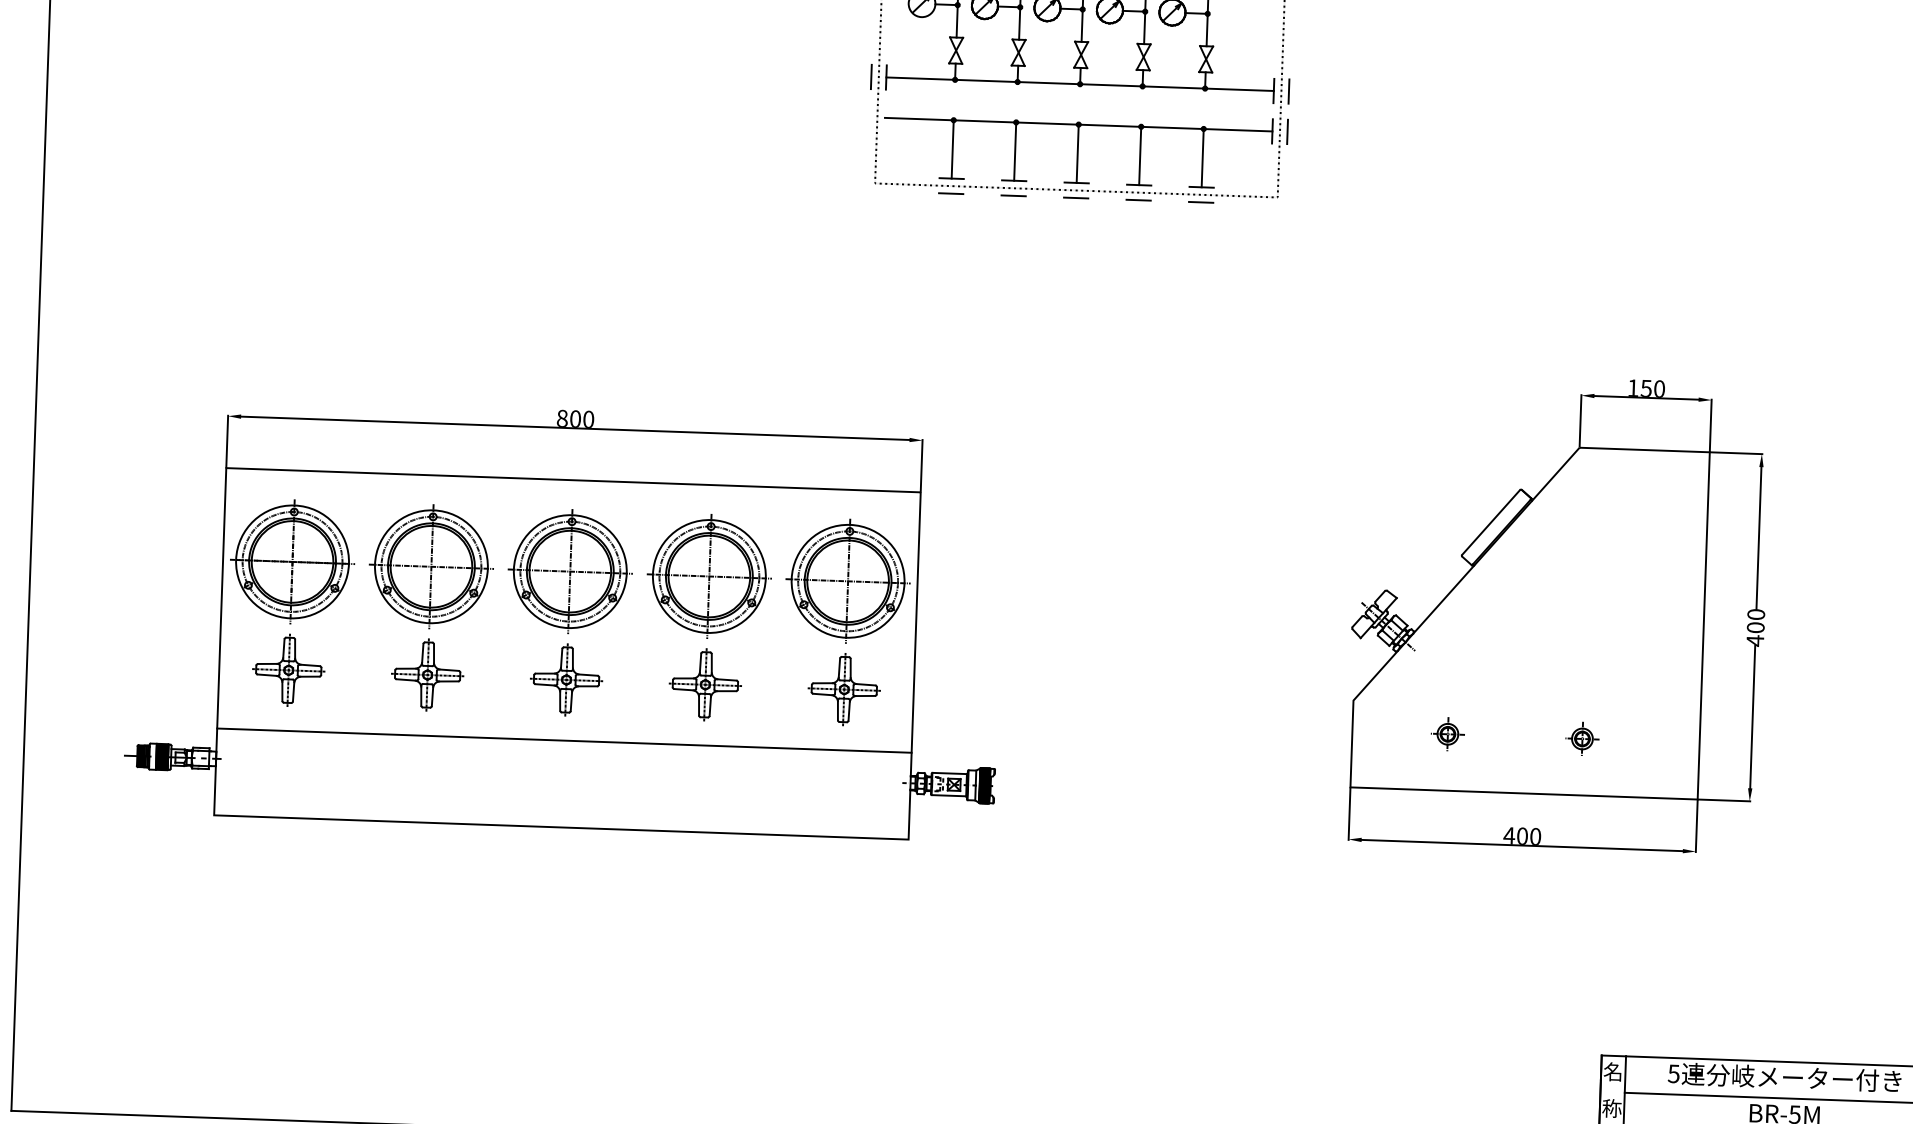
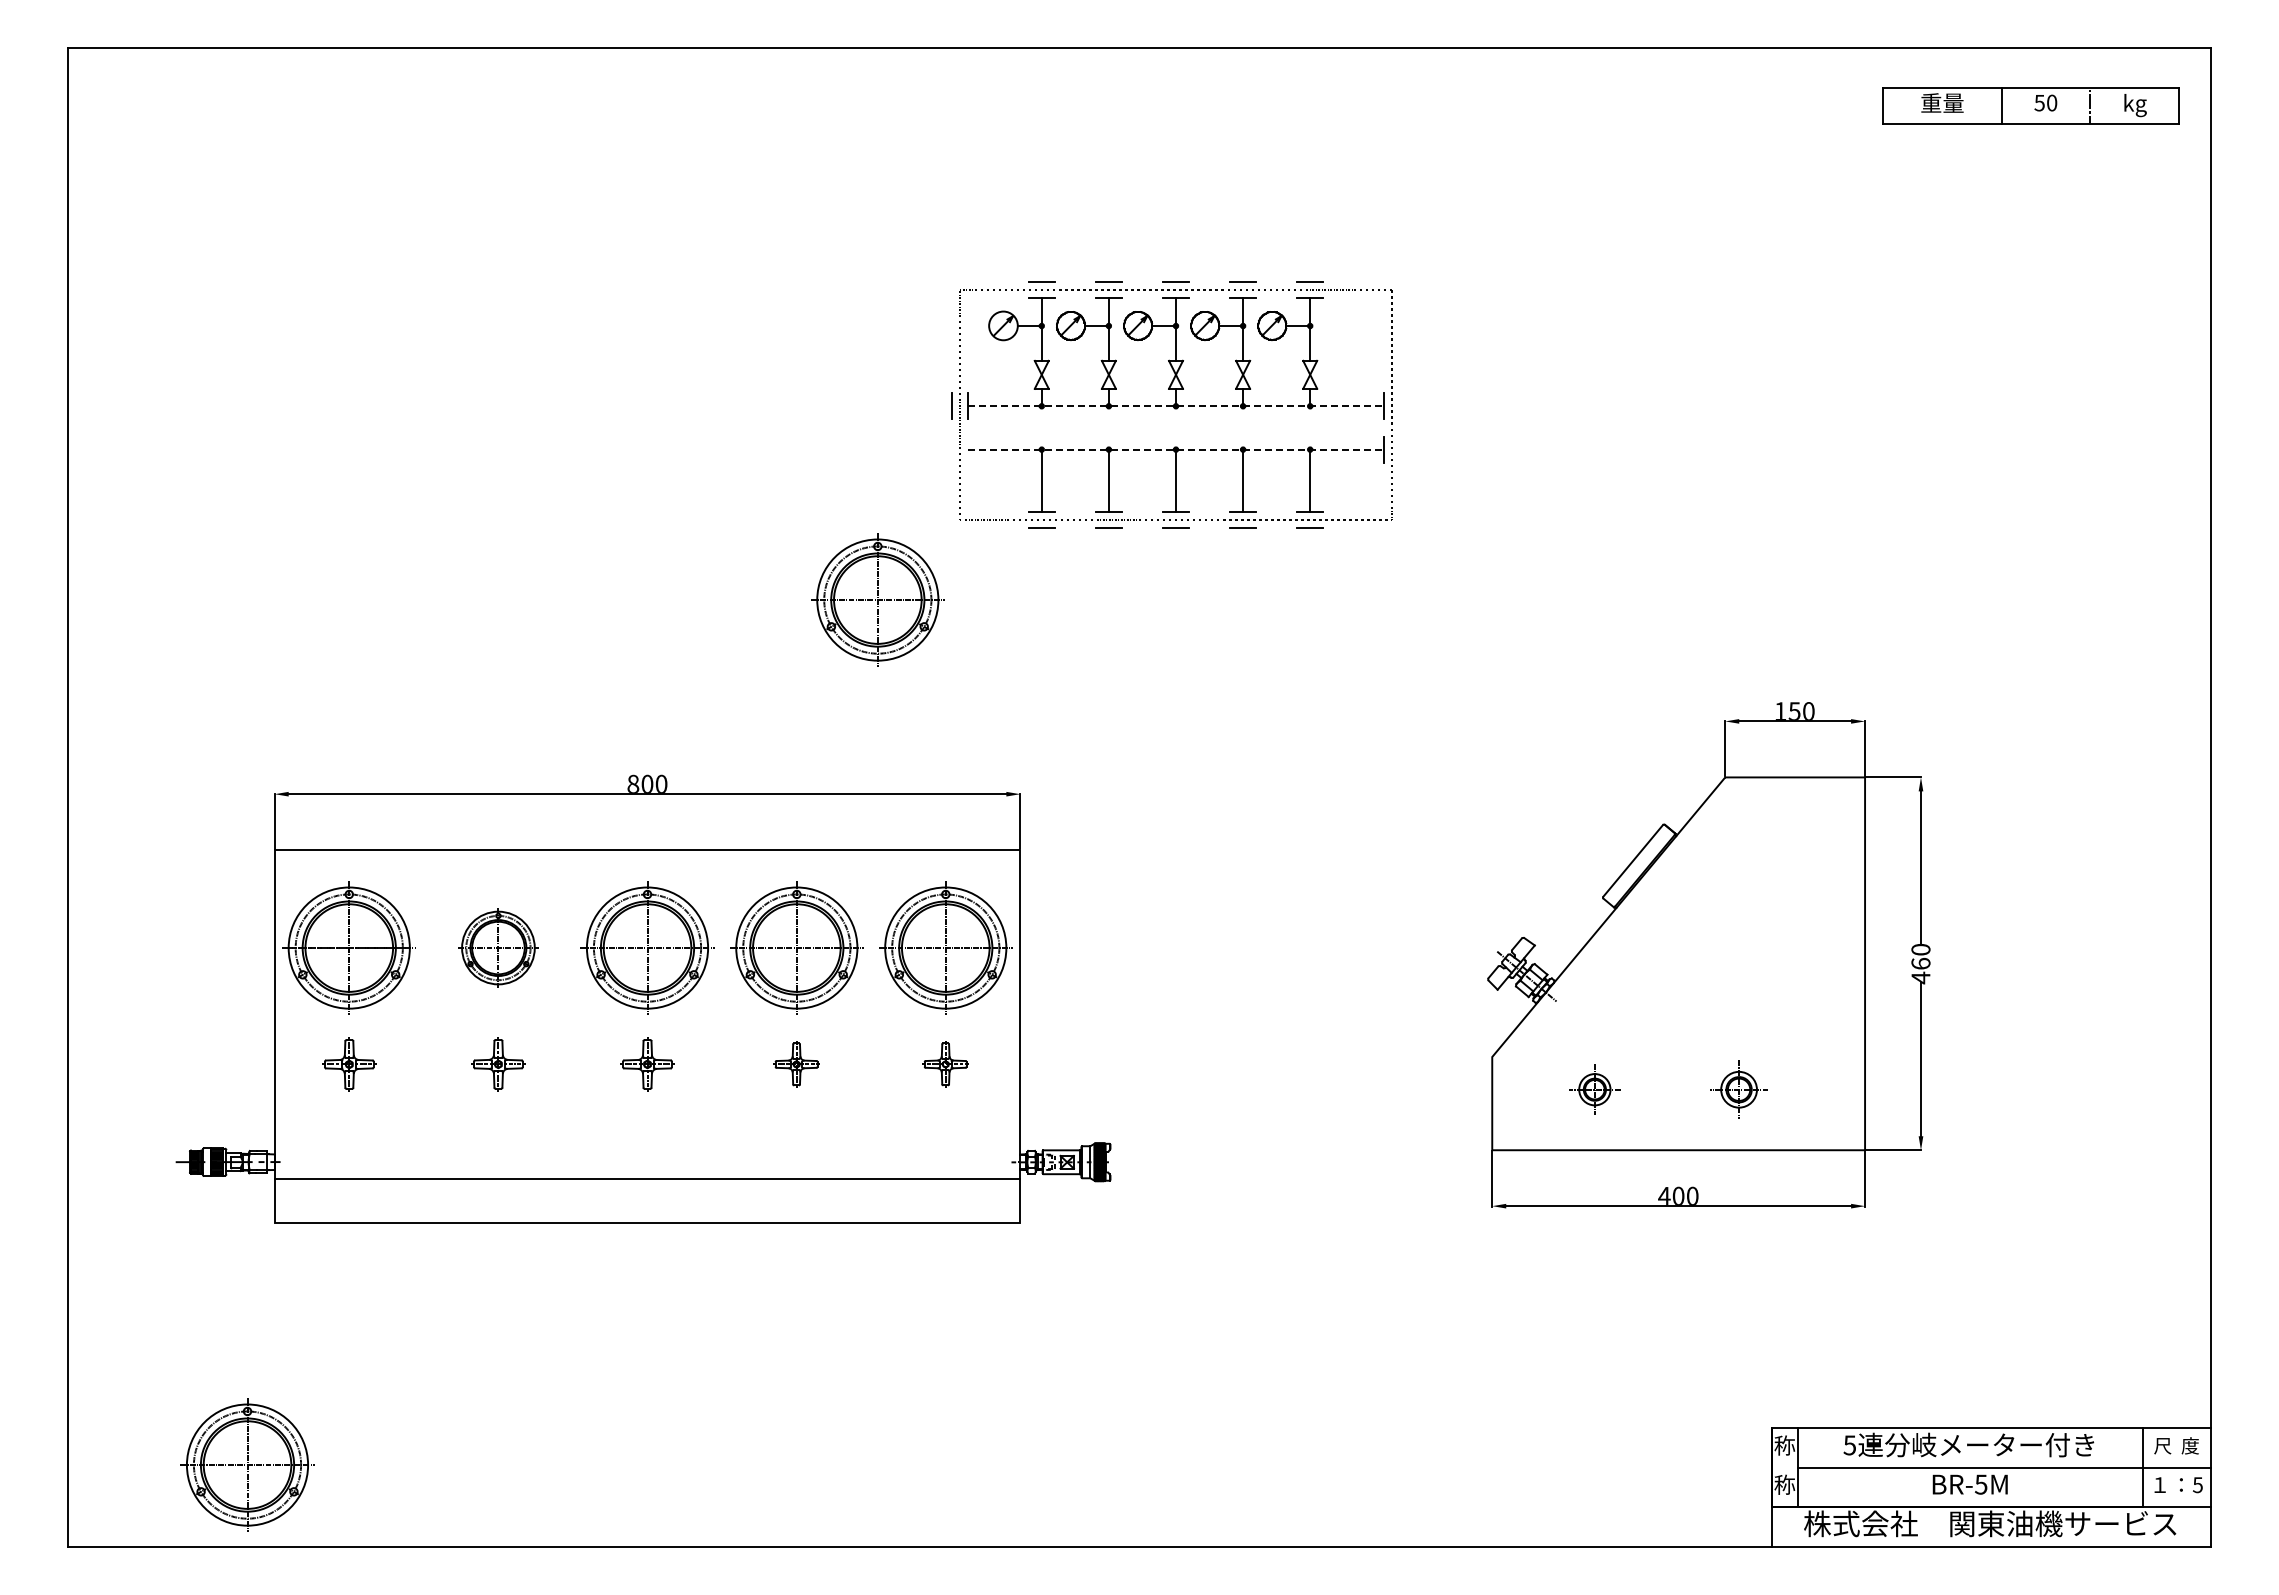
line: (1080, 84) -> (1176, 406), solid -> dashed
line: (1289, 91) -> (1400, 406), removed
line: (1079, 124) -> (1176, 449), solid -> dashed
line: (1287, 131) -> (1400, 449), removed
part: (795, 254) -> (877, 599), added
part: (431, 566) -> (498, 947), size x0.6
text: (1755, 627) -> (1920, 963), 400 -> 460
part: (288, 670) -> (349, 1064), size x0.7
part: (427, 675) -> (498, 1064), size x0.7
part: (566, 680) -> (647, 1064), size x0.7
part: (705, 684) -> (796, 1064), size x0.6
part: (844, 689) -> (945, 1064), size x0.6
part: (1447, 734) -> (1594, 1089), size x1.4
part: (1582, 738) -> (1739, 1089), size x1.6
line: (564, 740) -> (647, 1178), moved
part: (180, 1039) -> (247, 1464), added
text: (1613, 1071) -> (1784, 1445), 名 -> 称

